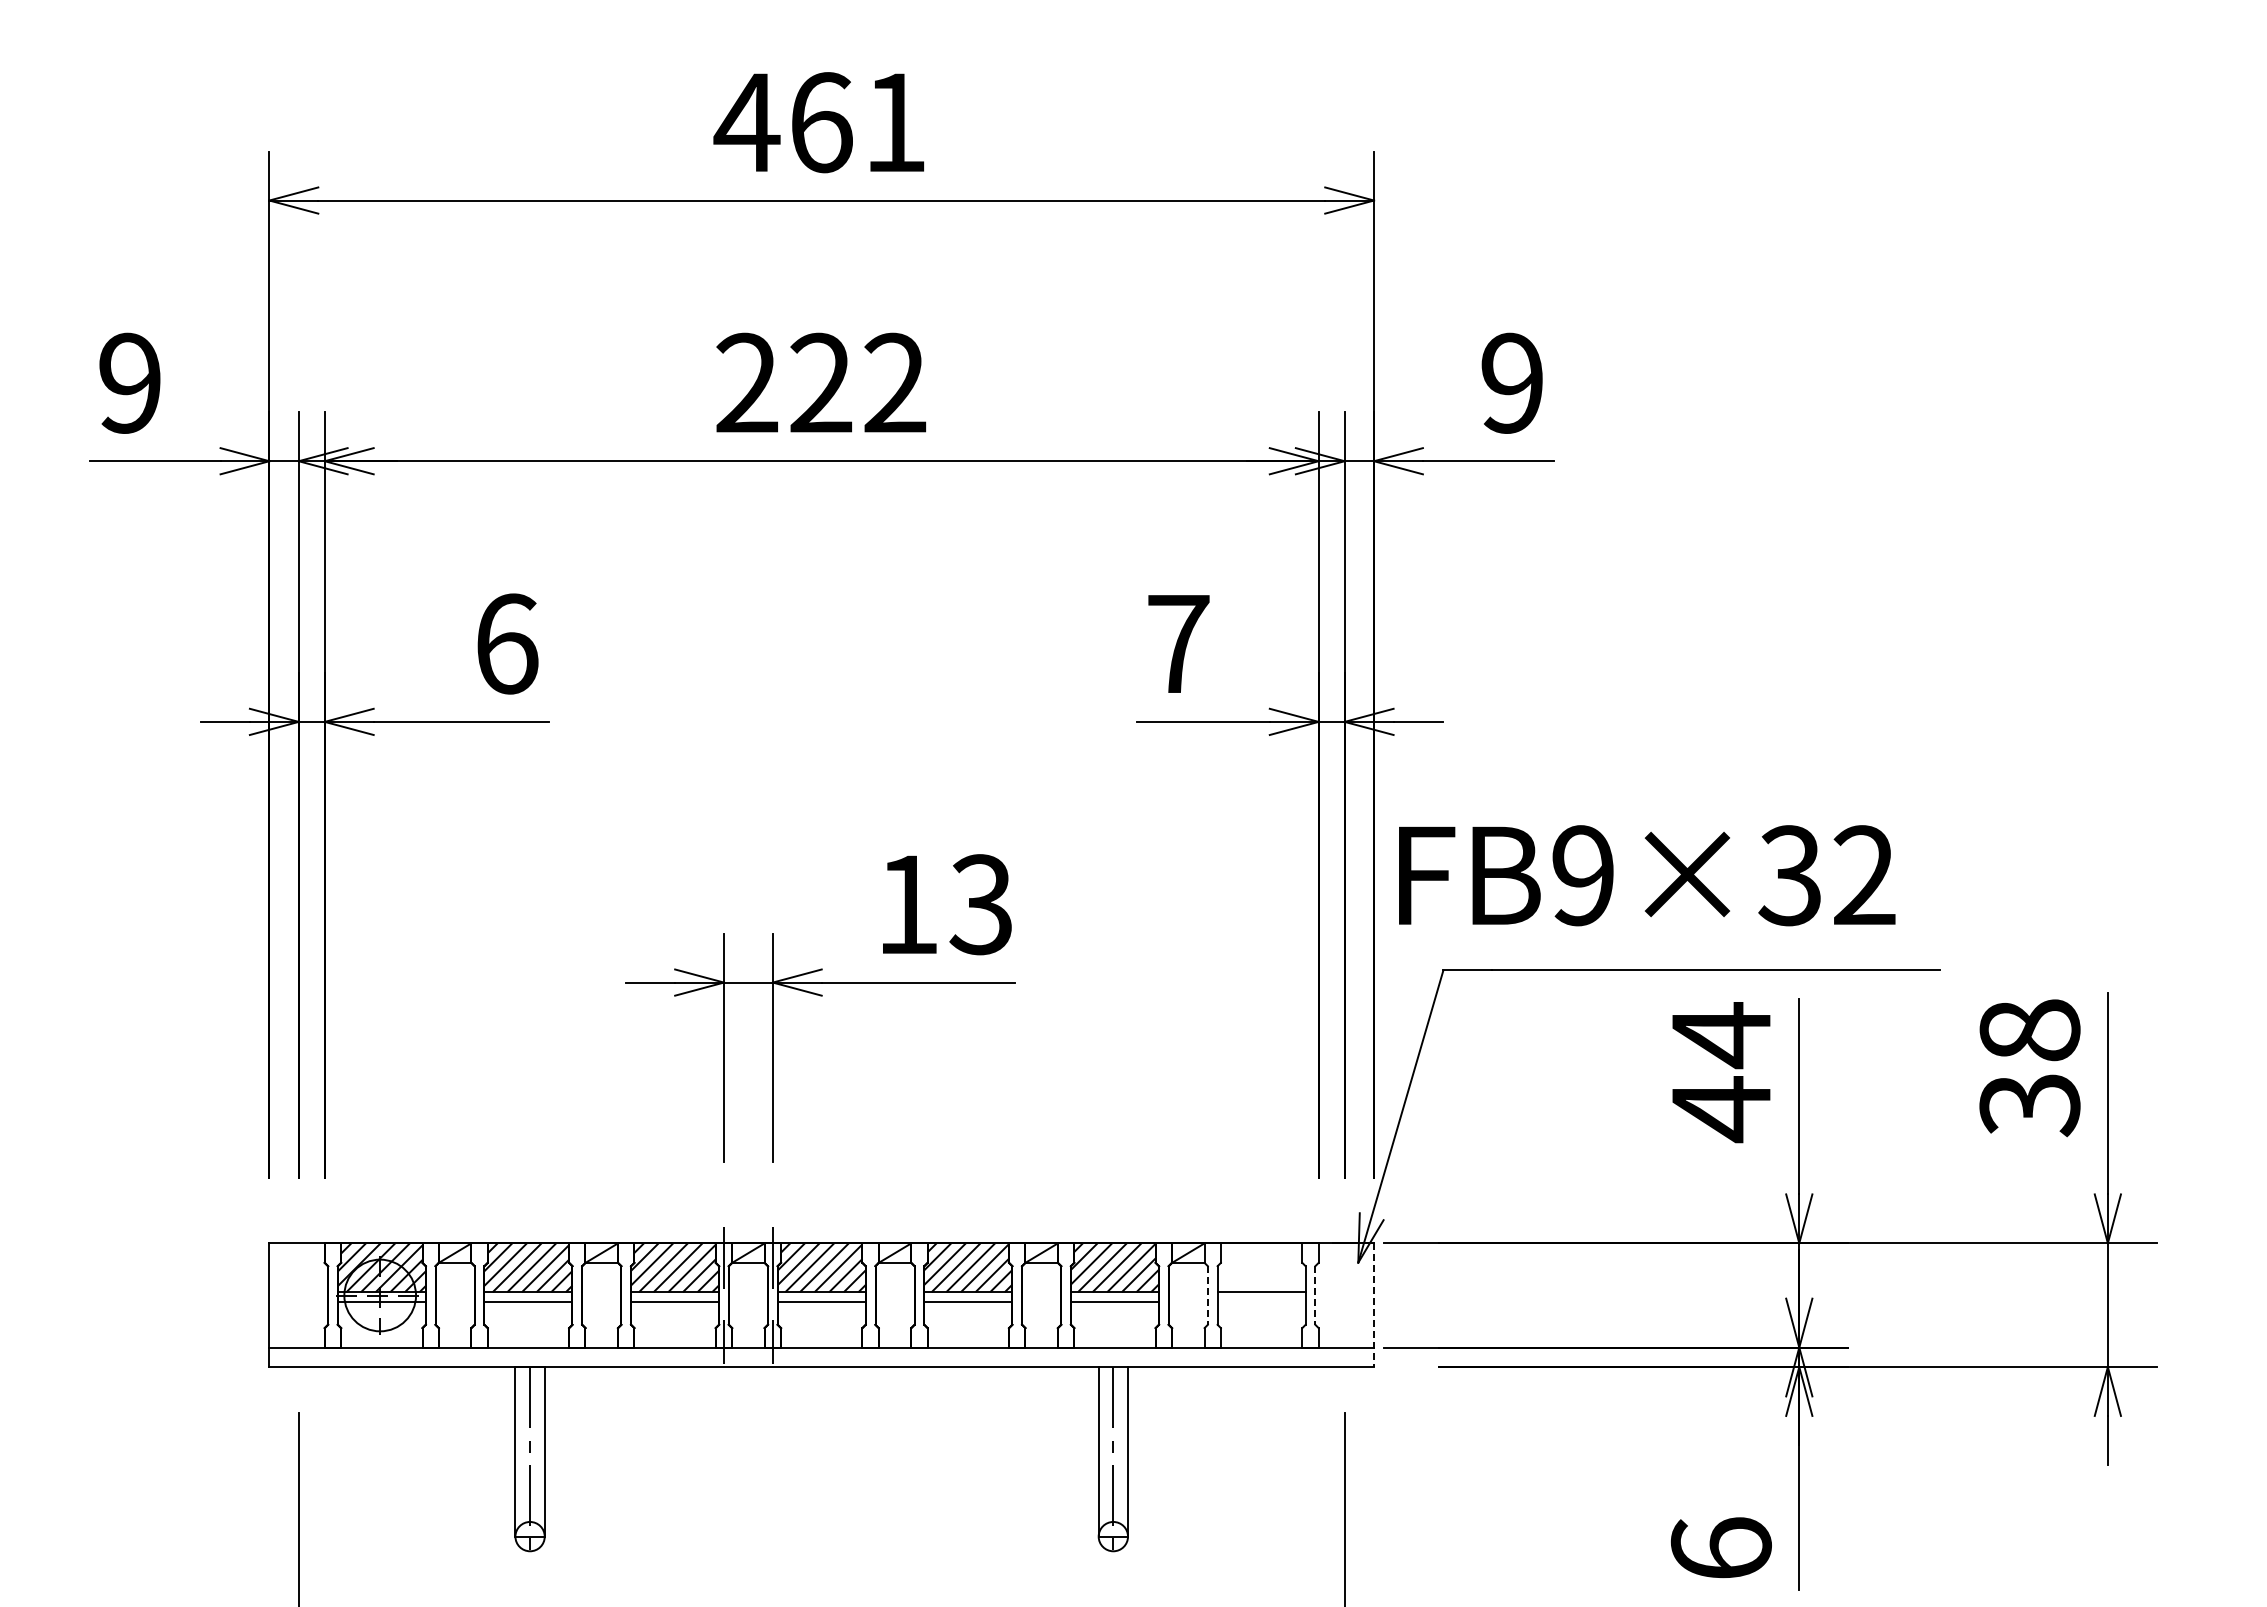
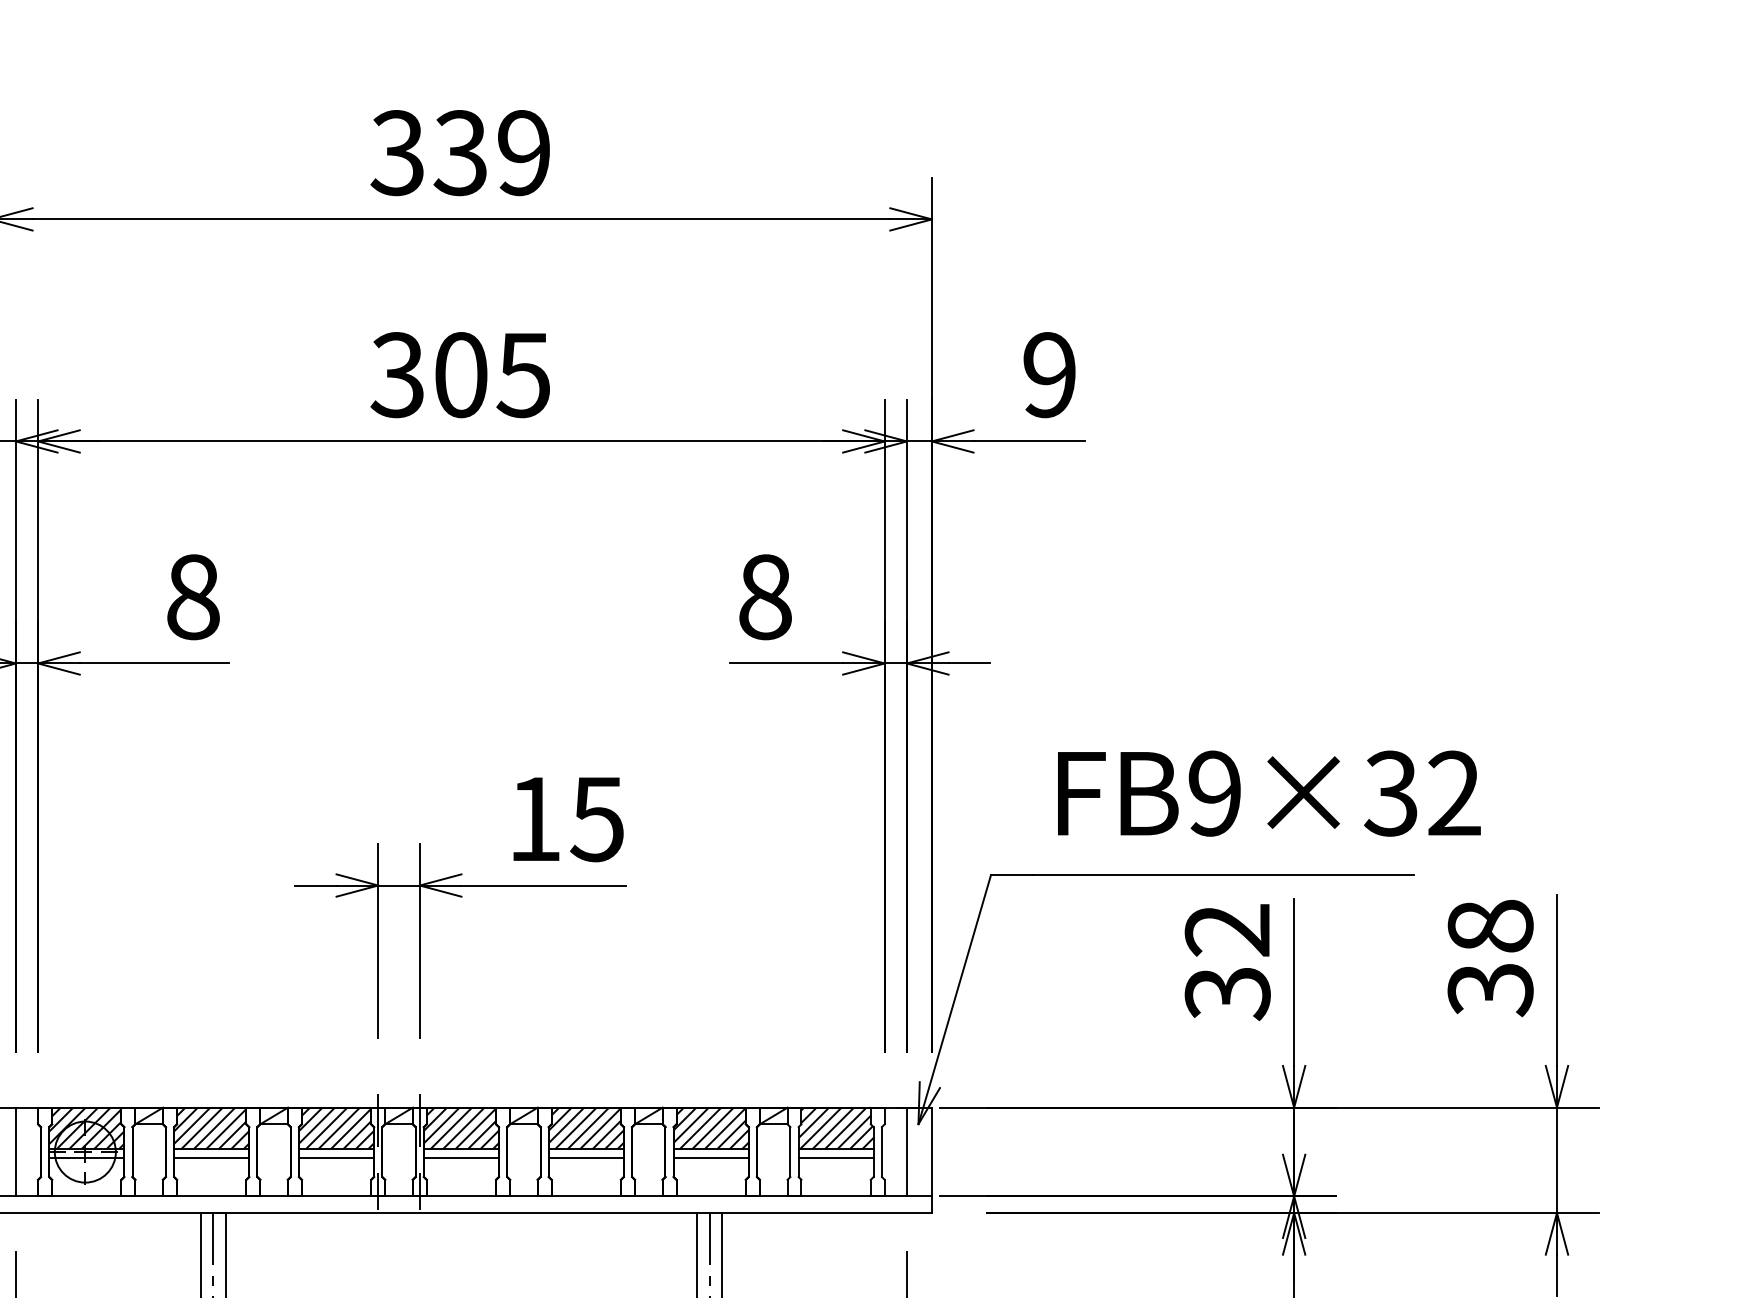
text: (819, 122) -> (459, 152), 461 -> 339
text: (820, 382) -> (460, 374), 222 -> 305
text: (507, 643) -> (193, 596), 6 -> 8
text: (1178, 643) -> (765, 596), 7 -> 8
text: (1647, 875) -> (1269, 793), moved
text: (980, 904) -> (596, 819), 13 -> 15
text: (1720, 1072) -> (1227, 962), 44 -> 32
hatch: (1261, 1267) -> (836, 1128), added
line: (298, 1295) -> (15, 1152), added
line: (1344, 1295) -> (906, 1152), added
line: (1207, 1296) -> (790, 1152), dashed -> solid
line: (1315, 1296) -> (882, 1152), dashed -> solid
line: (1261, 1302) -> (836, 1158), added
line: (1374, 1305) -> (932, 1160), dashed -> solid

